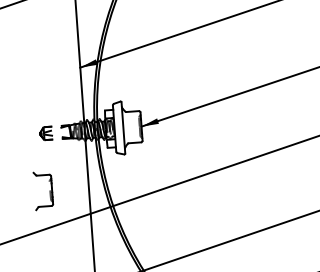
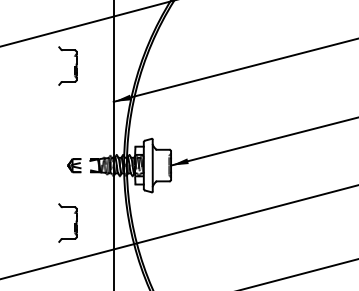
part: (38, 35) -> (74, 66), added

